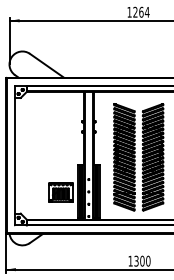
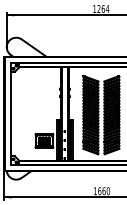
text: (139, 260) -> (101, 190), 1300 -> 1660

